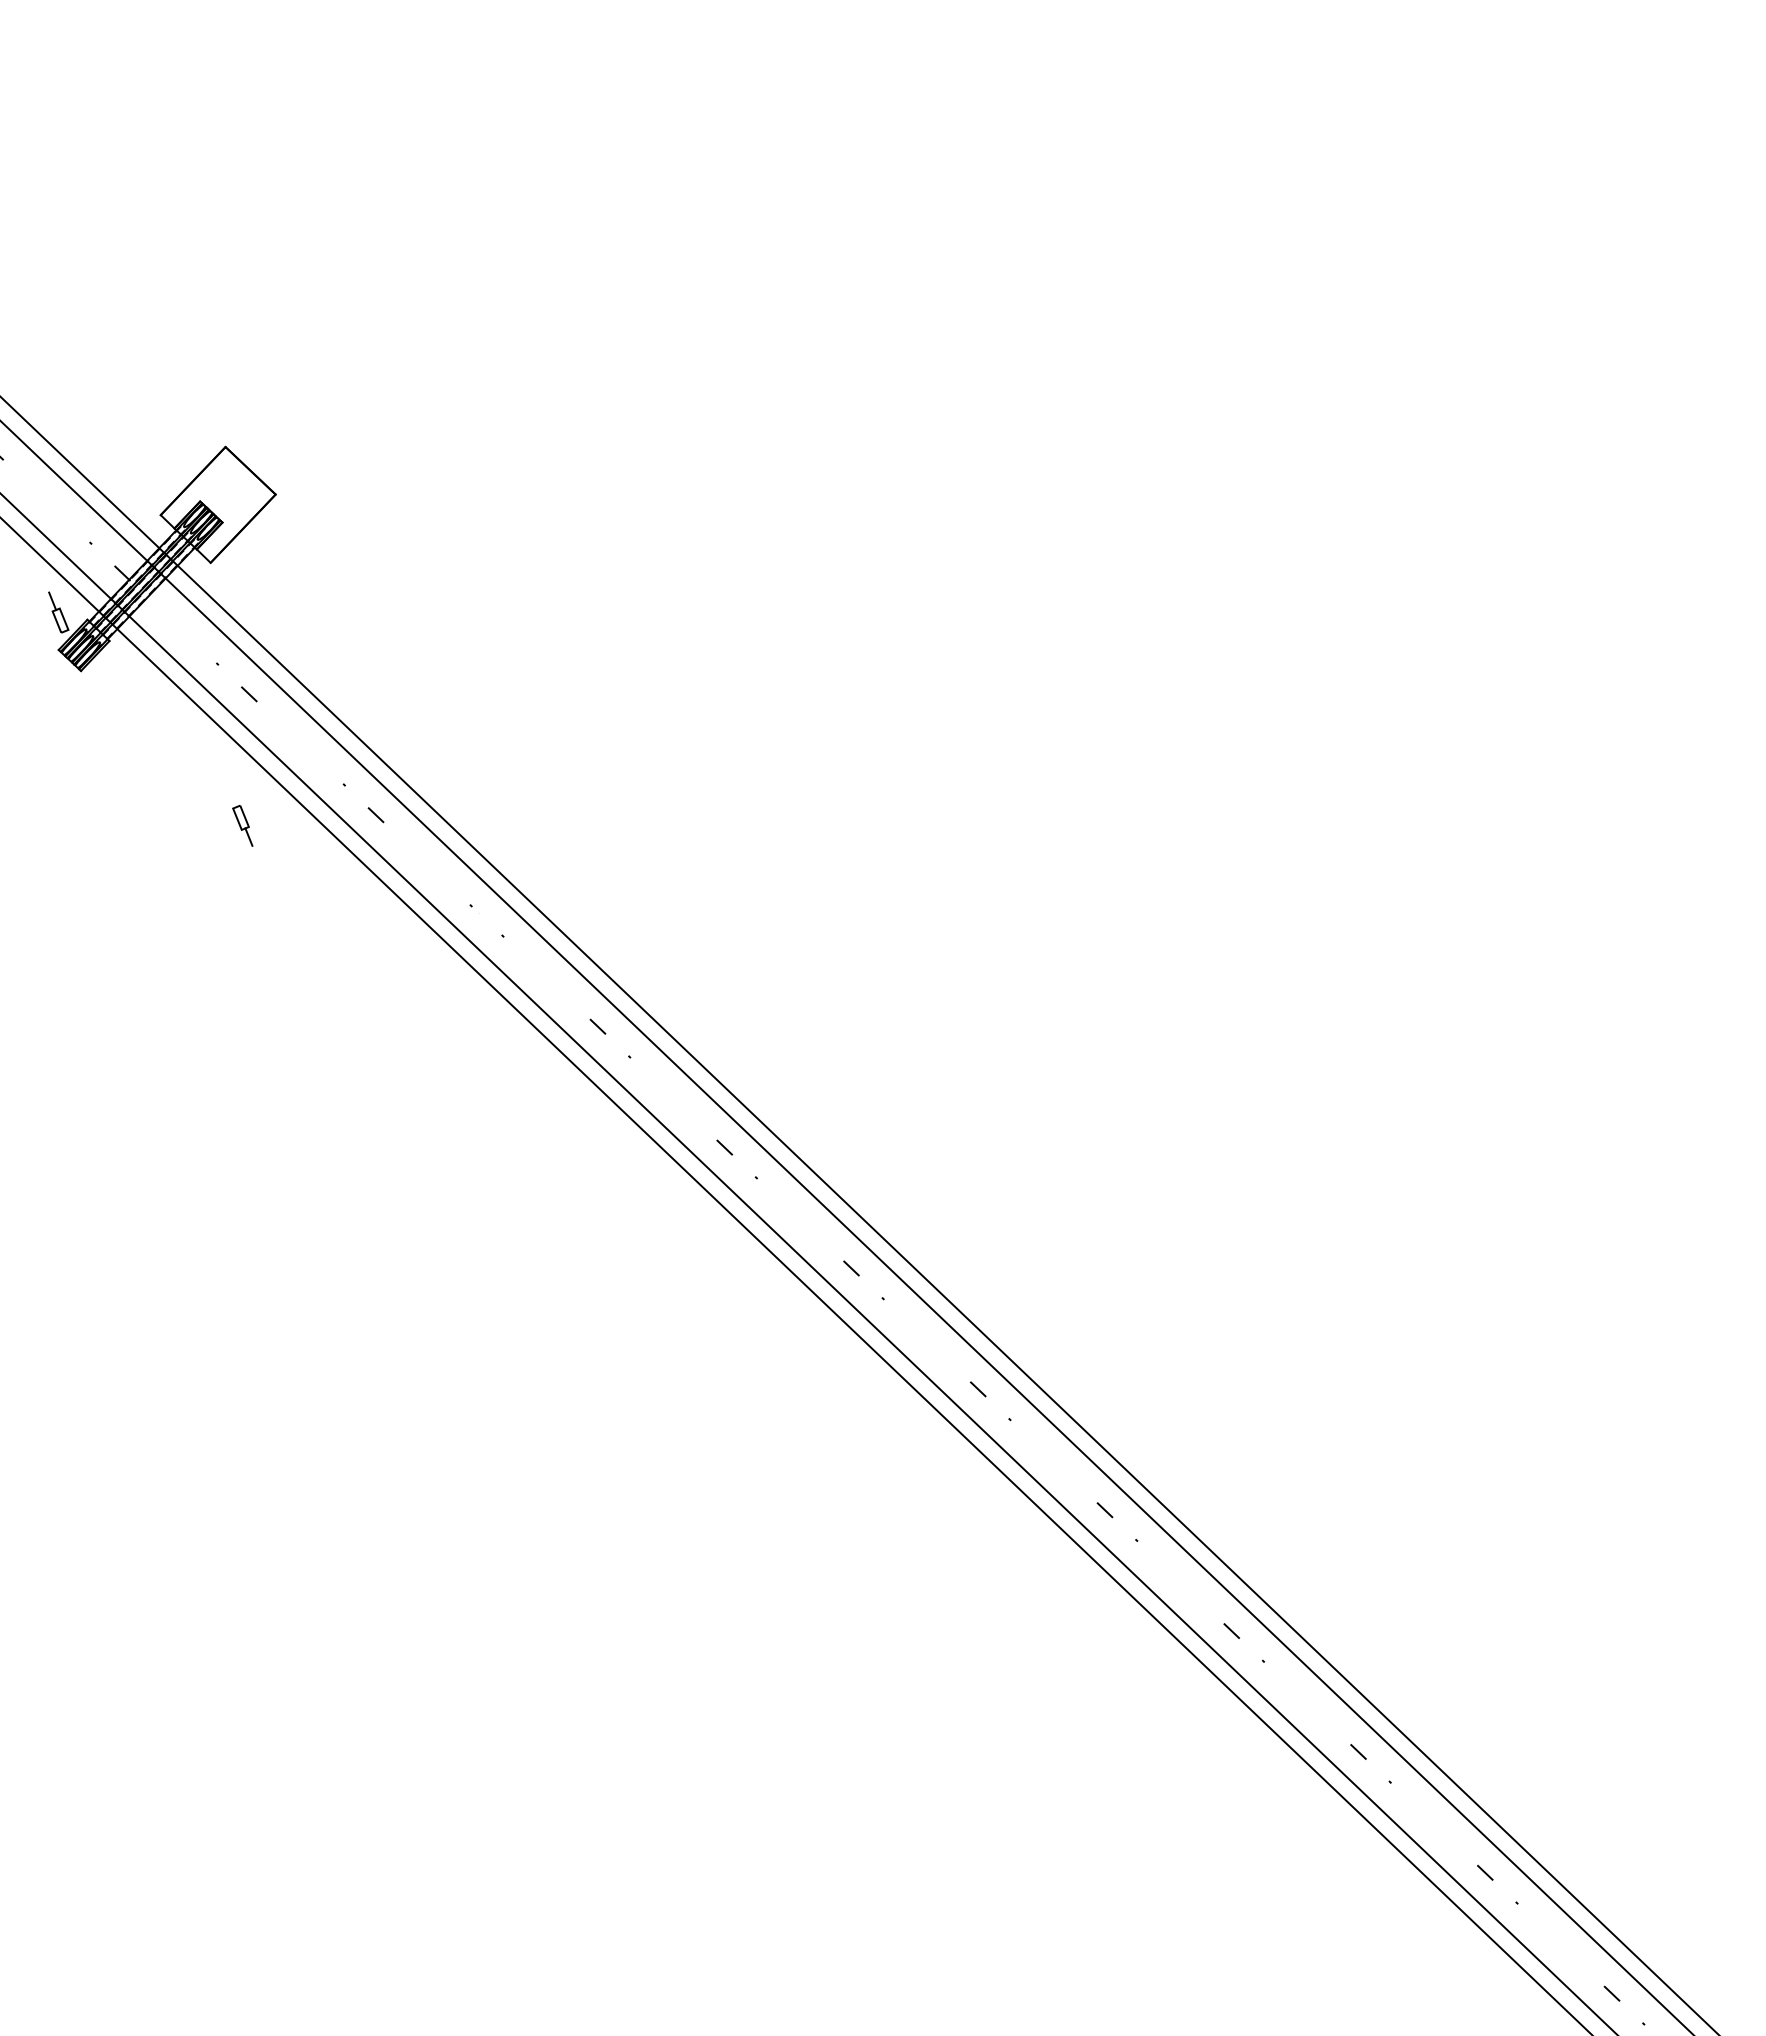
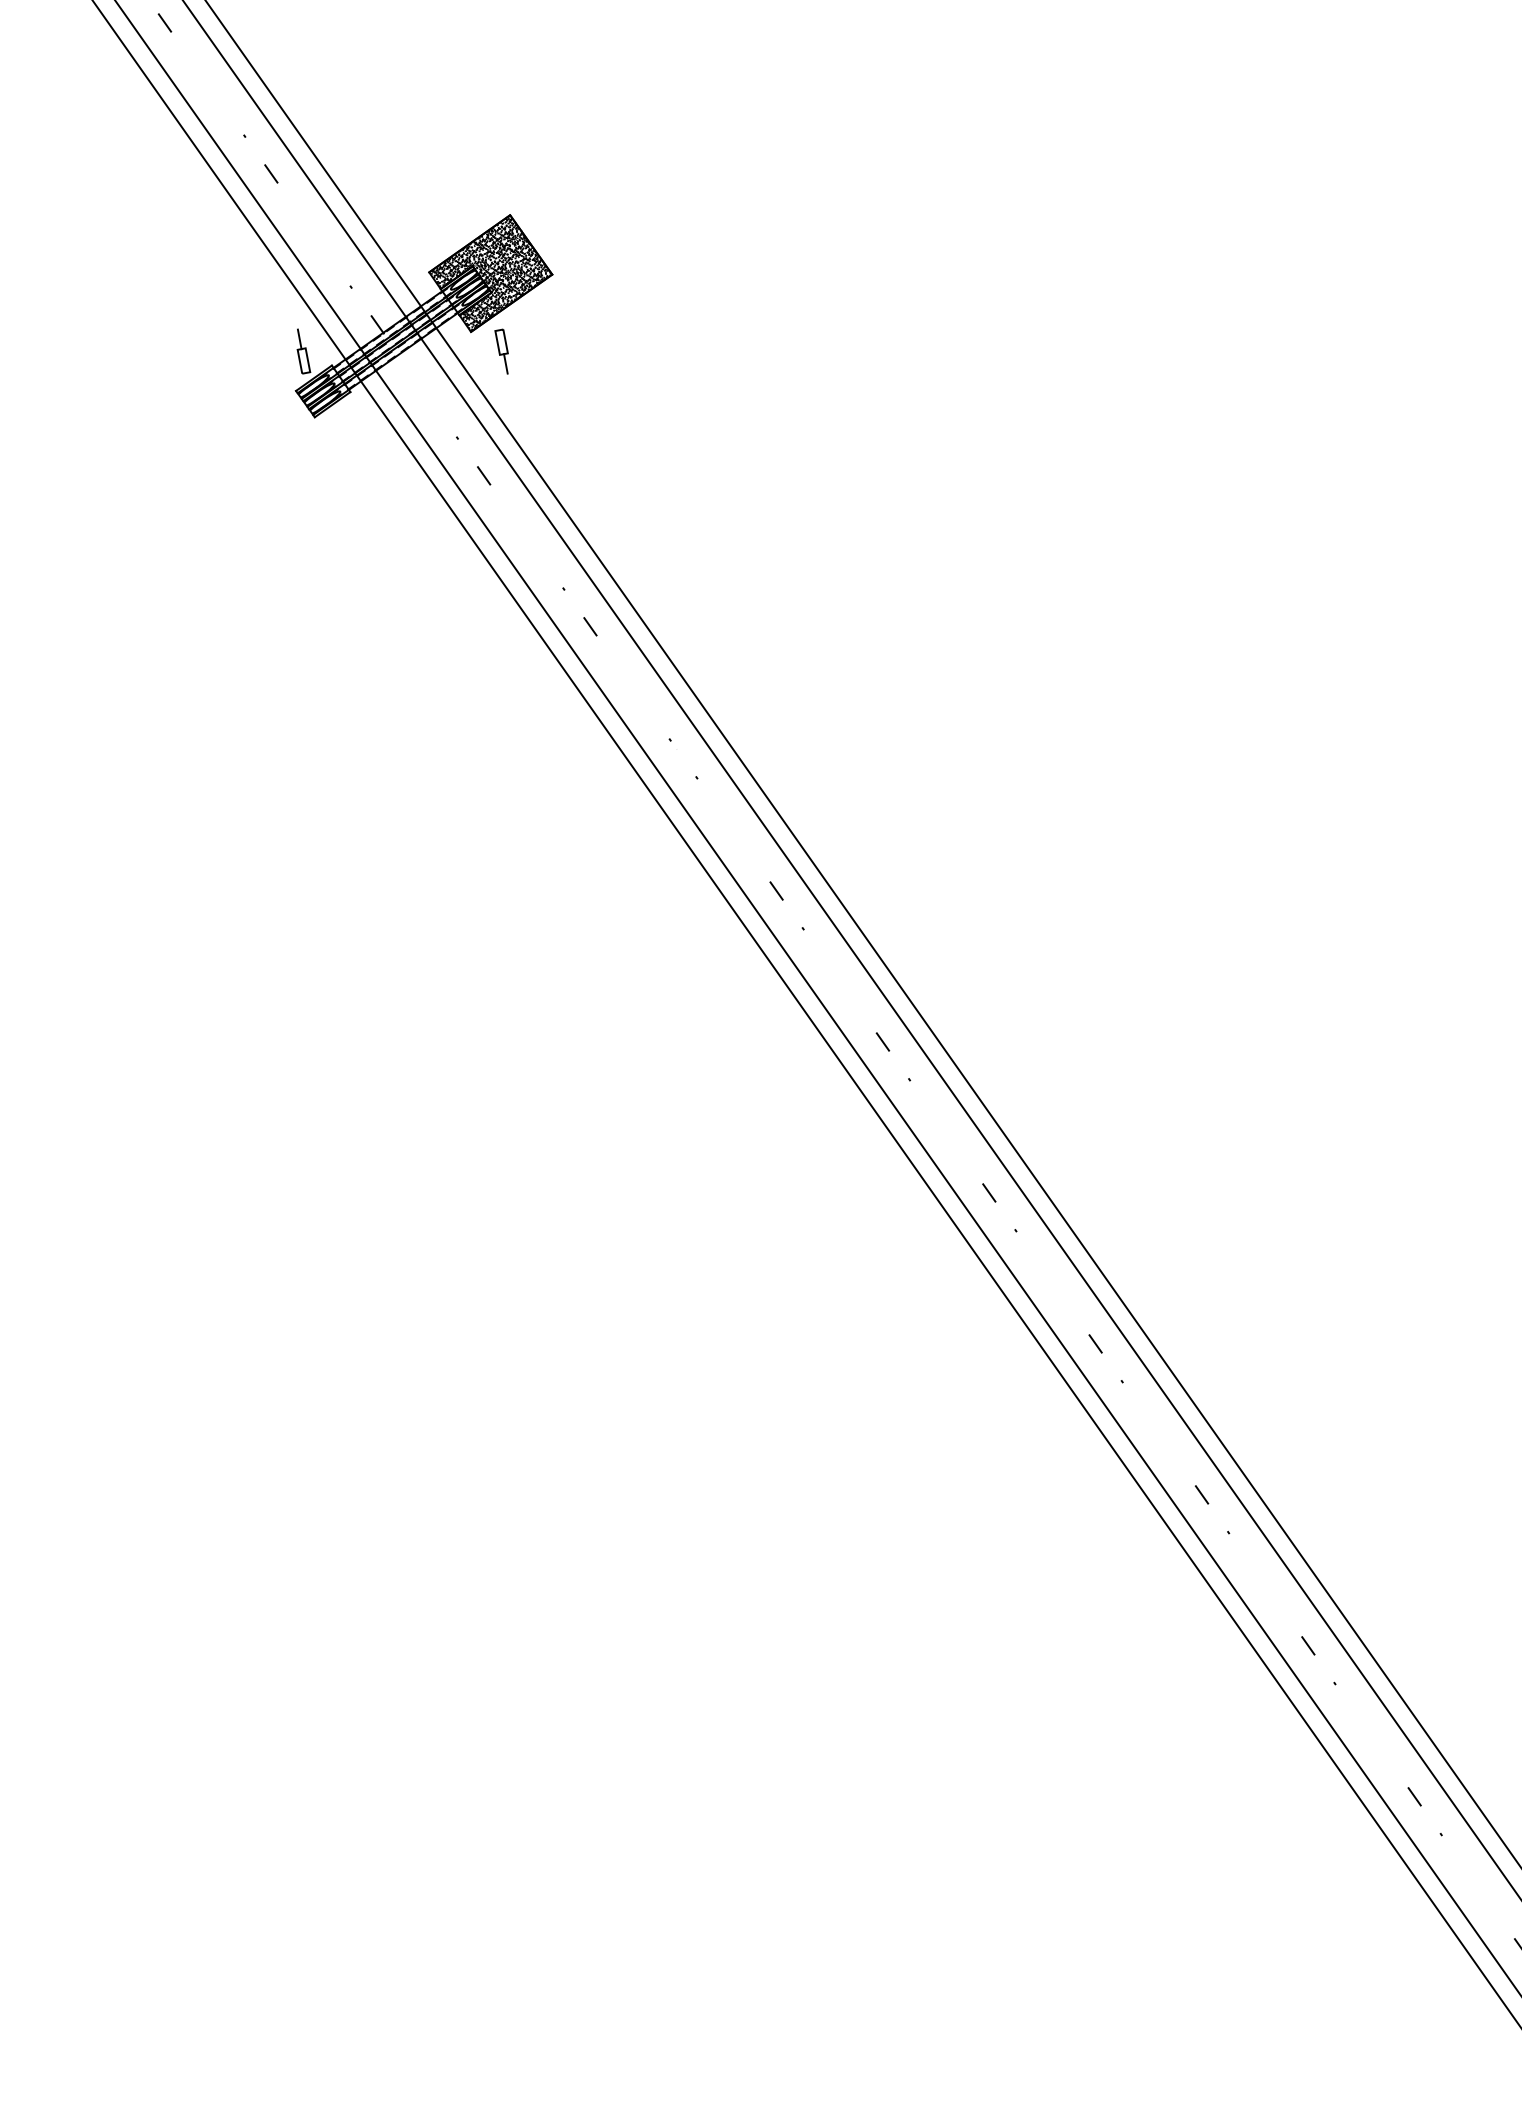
hatch: (218, 505) -> (490, 274), added
part: (242, 825) -> (501, 350), moved

